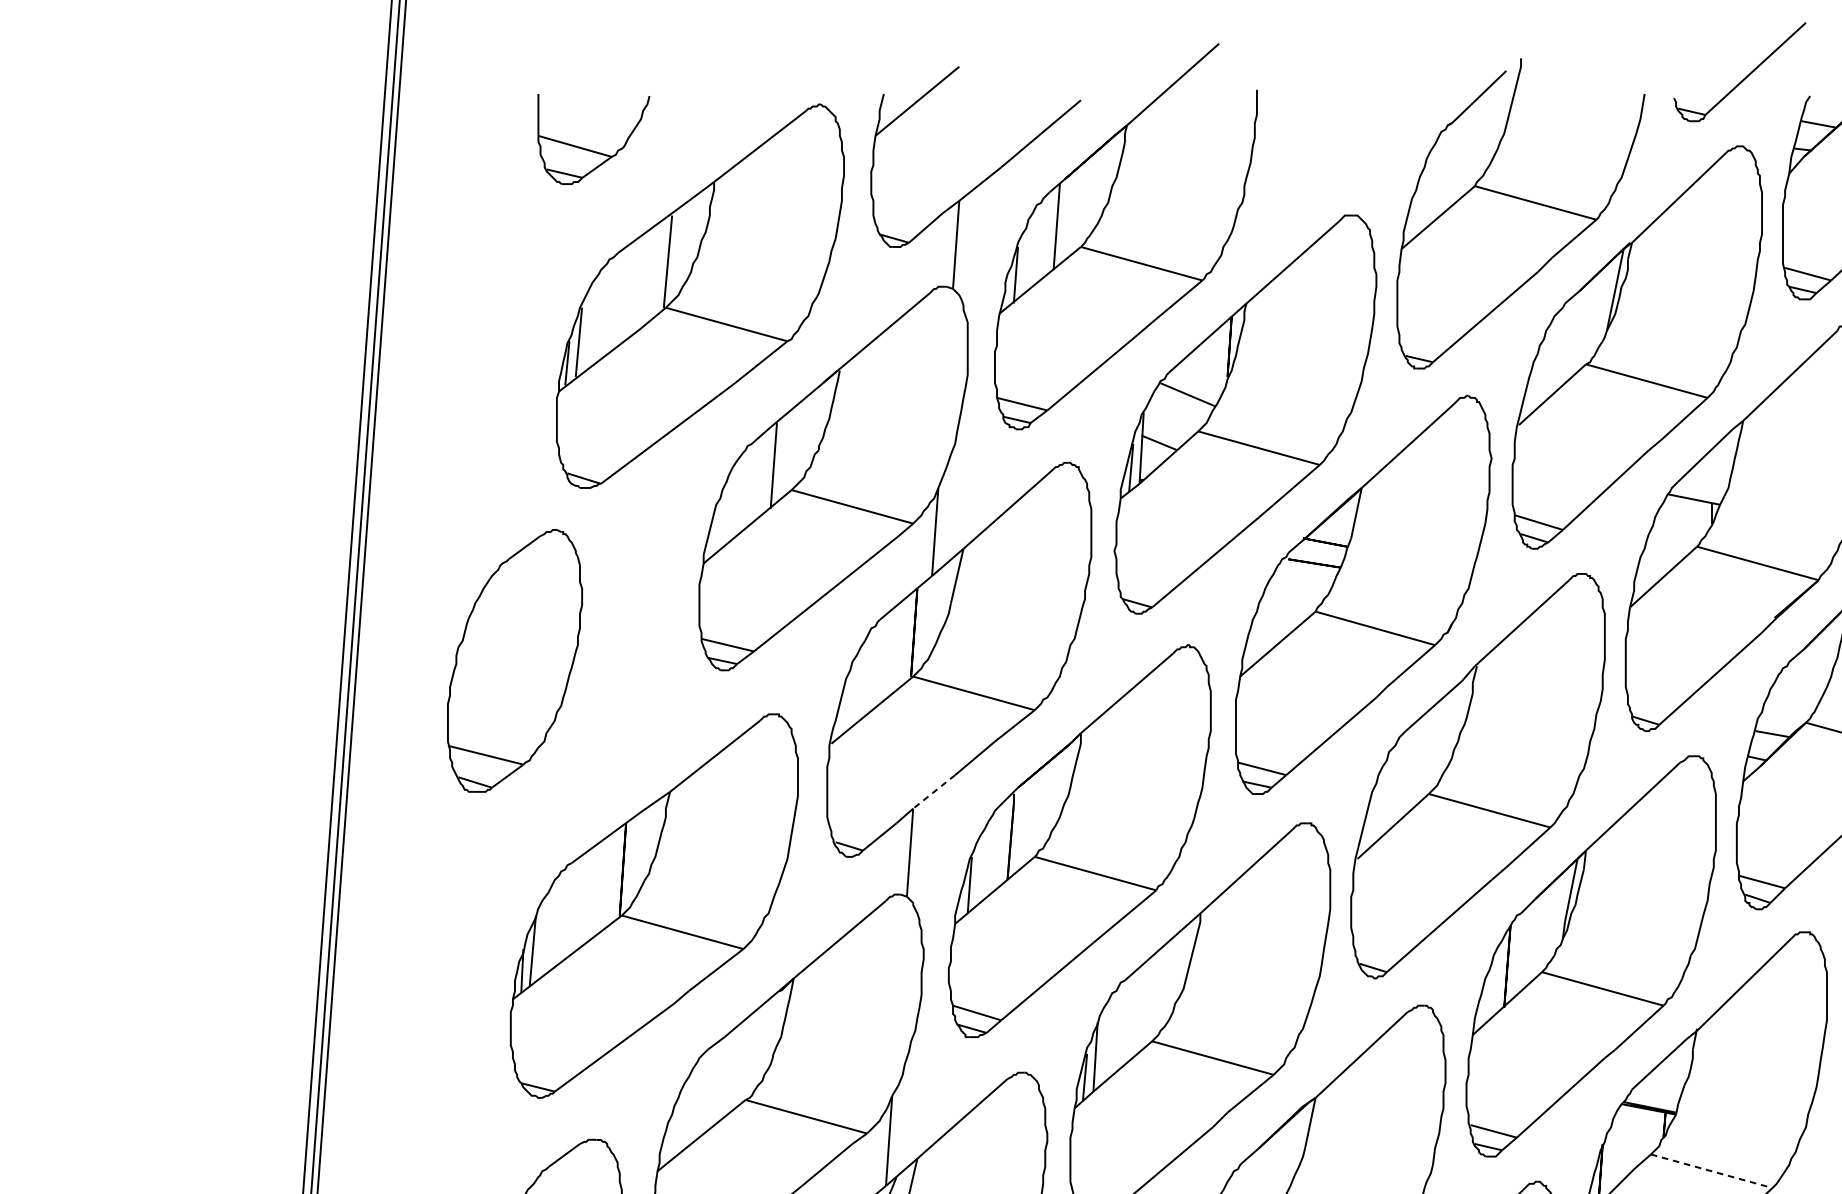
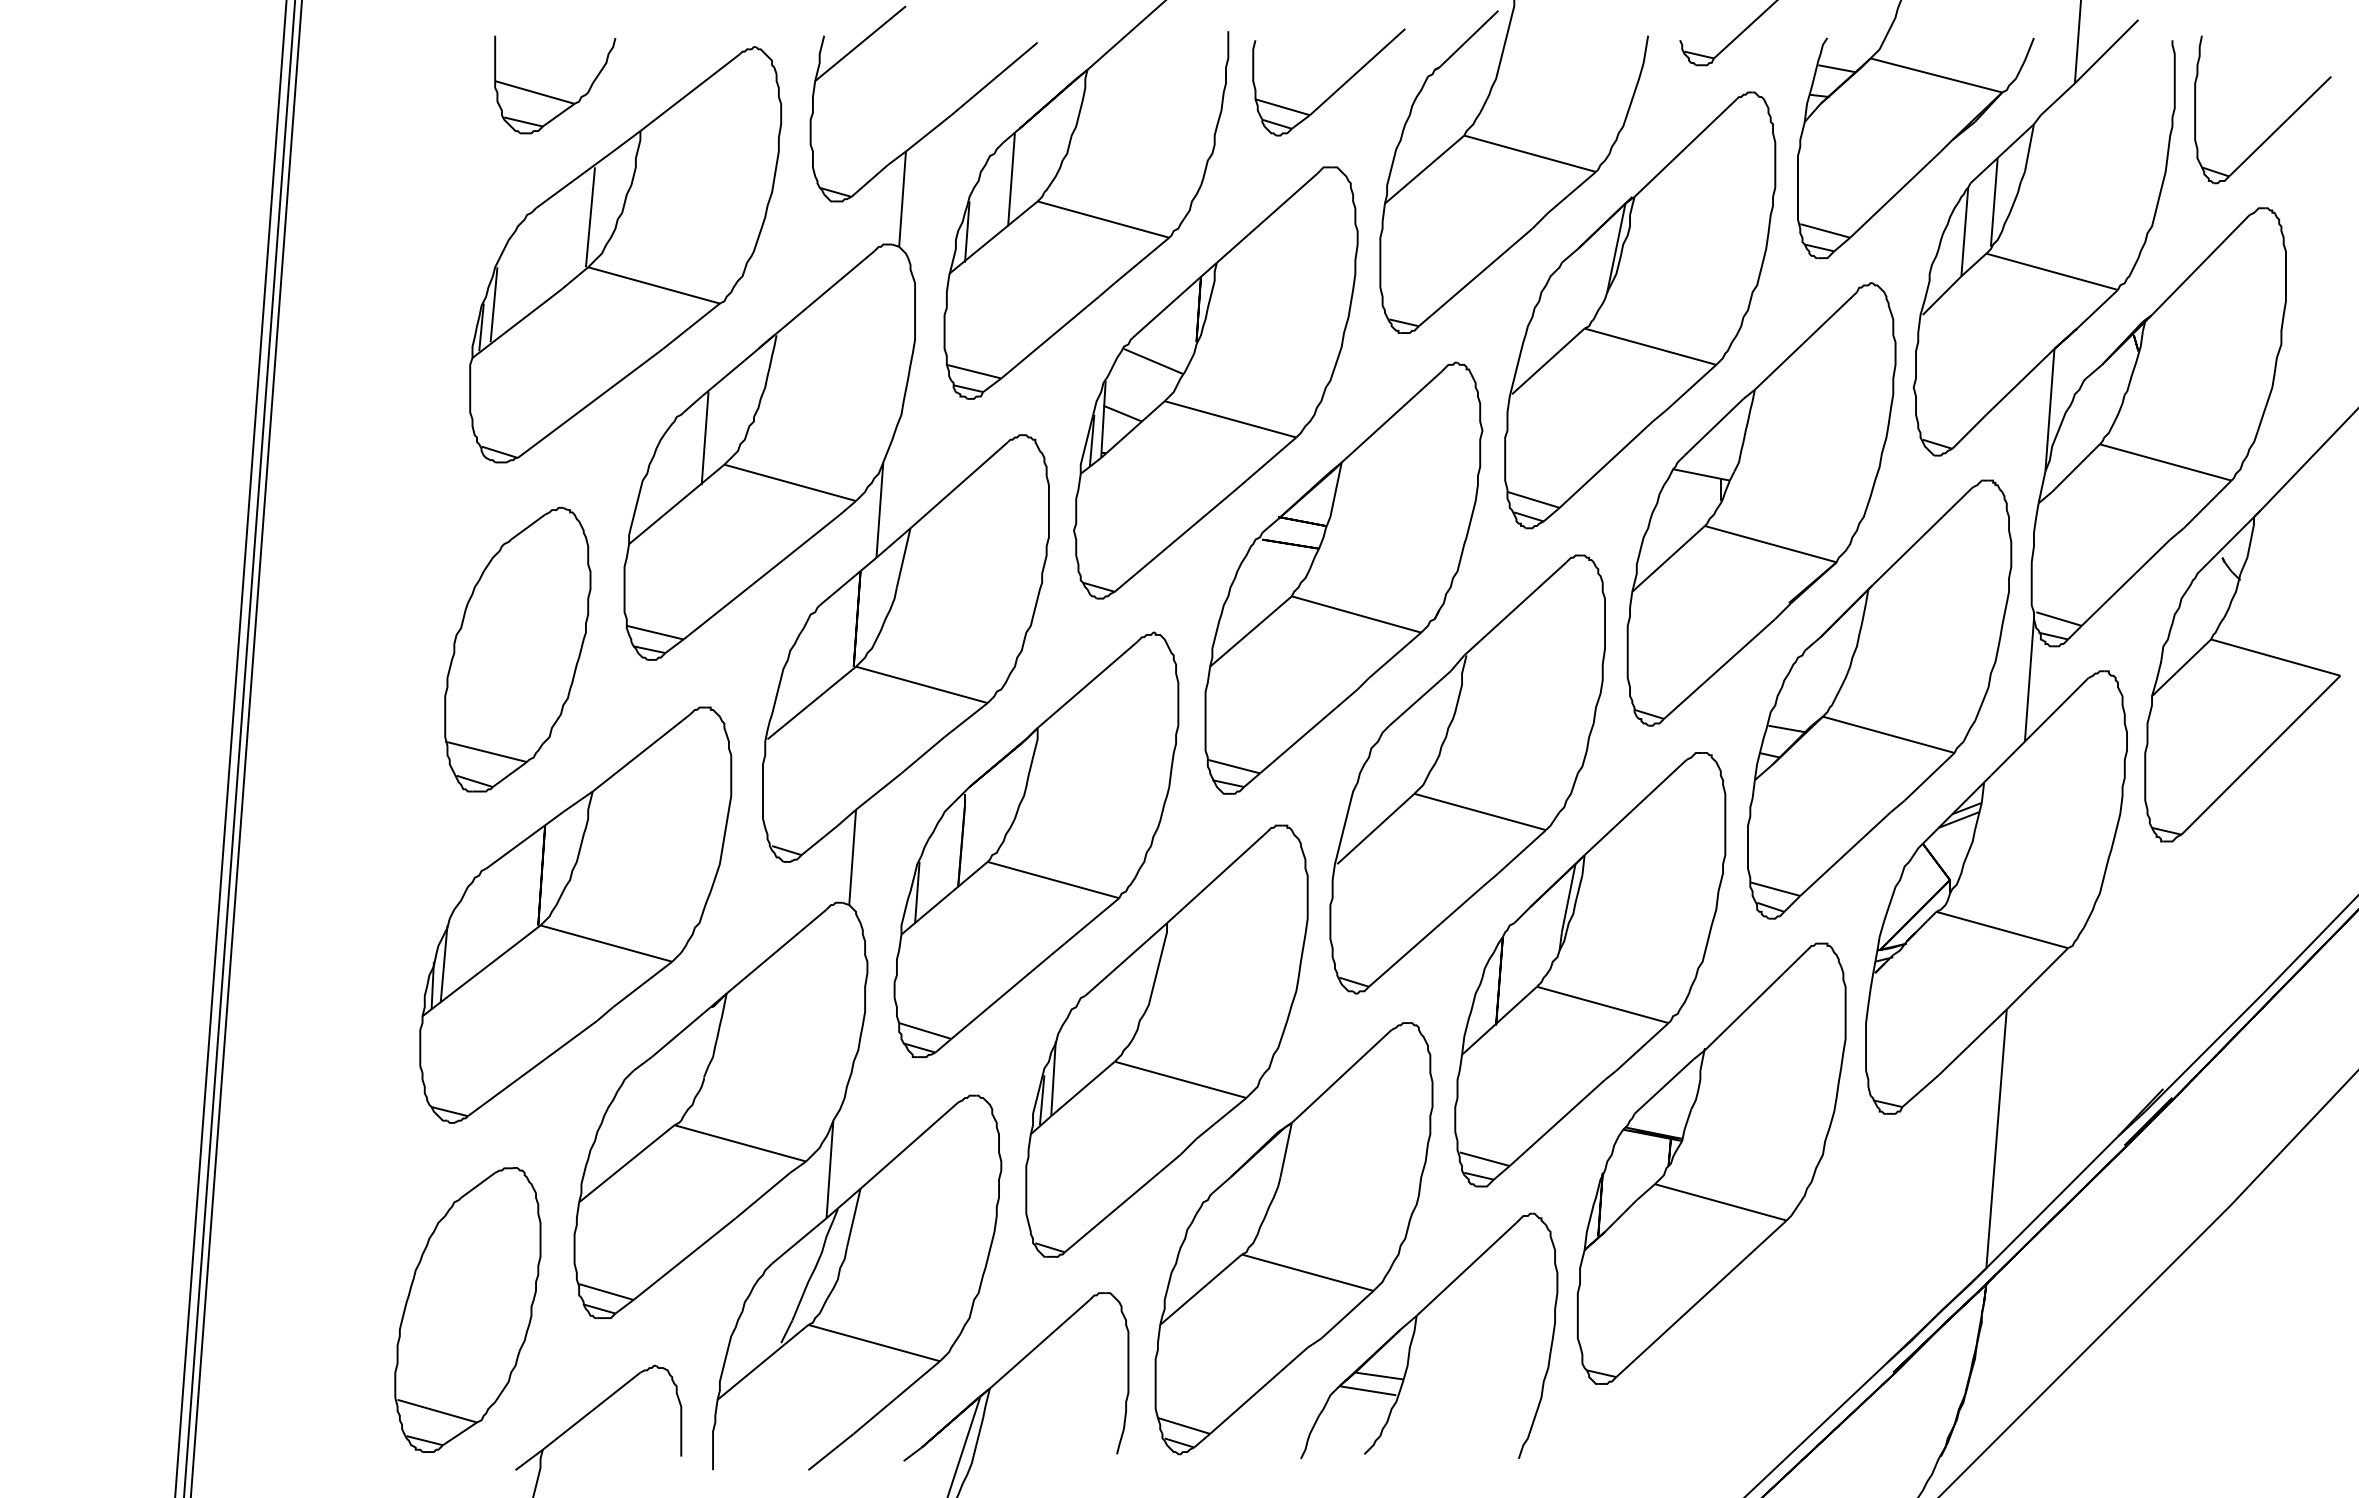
part: (1356, 143) -> (1336, 89), added
part: (592, 150) -> (553, 96), moved
part: (514, 660) -> (517, 649), moved
line: (933, 791) -> (878, 791), dashed -> solid
line: (1712, 1171) -> (1721, 1202), dashed -> solid

